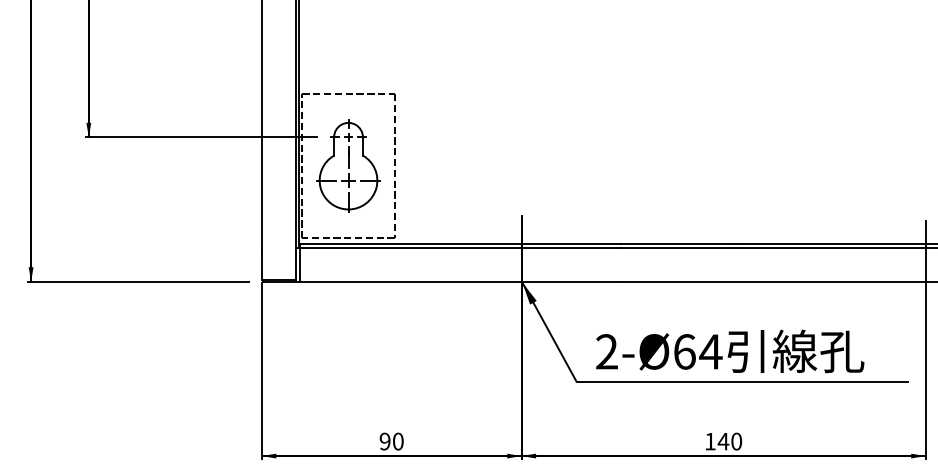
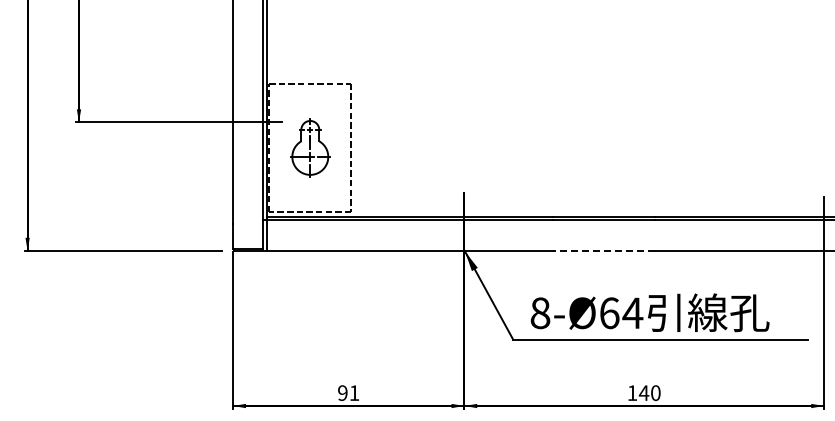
part: (348, 165) -> (310, 147), size x0.7
line: (677, 281) -> (603, 250), solid -> dashed
text: (607, 352) -> (540, 313), 2-Ø64 -> 8-Ø64
text: (398, 442) -> (354, 393), 90 -> 91

